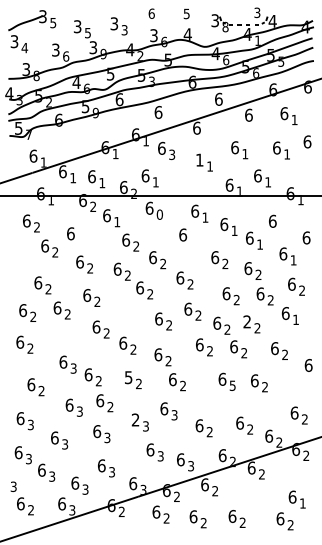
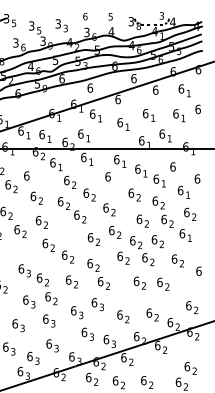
text: (172, 154) -> (100, 118), 3 -> 1
text: (199, 159) -> (119, 122), 1 -> 6
text: (159, 214) -> (90, 161), 0 -> 1
text: (247, 321) -> (154, 239), 2 -> 6
text: (128, 377) -> (68, 280), 5 -> 6
text: (232, 385) -> (143, 285), 5 -> 2
text: (135, 419) -> (73, 310), 2 -> 6
text: (302, 503) -> (194, 371), 1 -> 2

